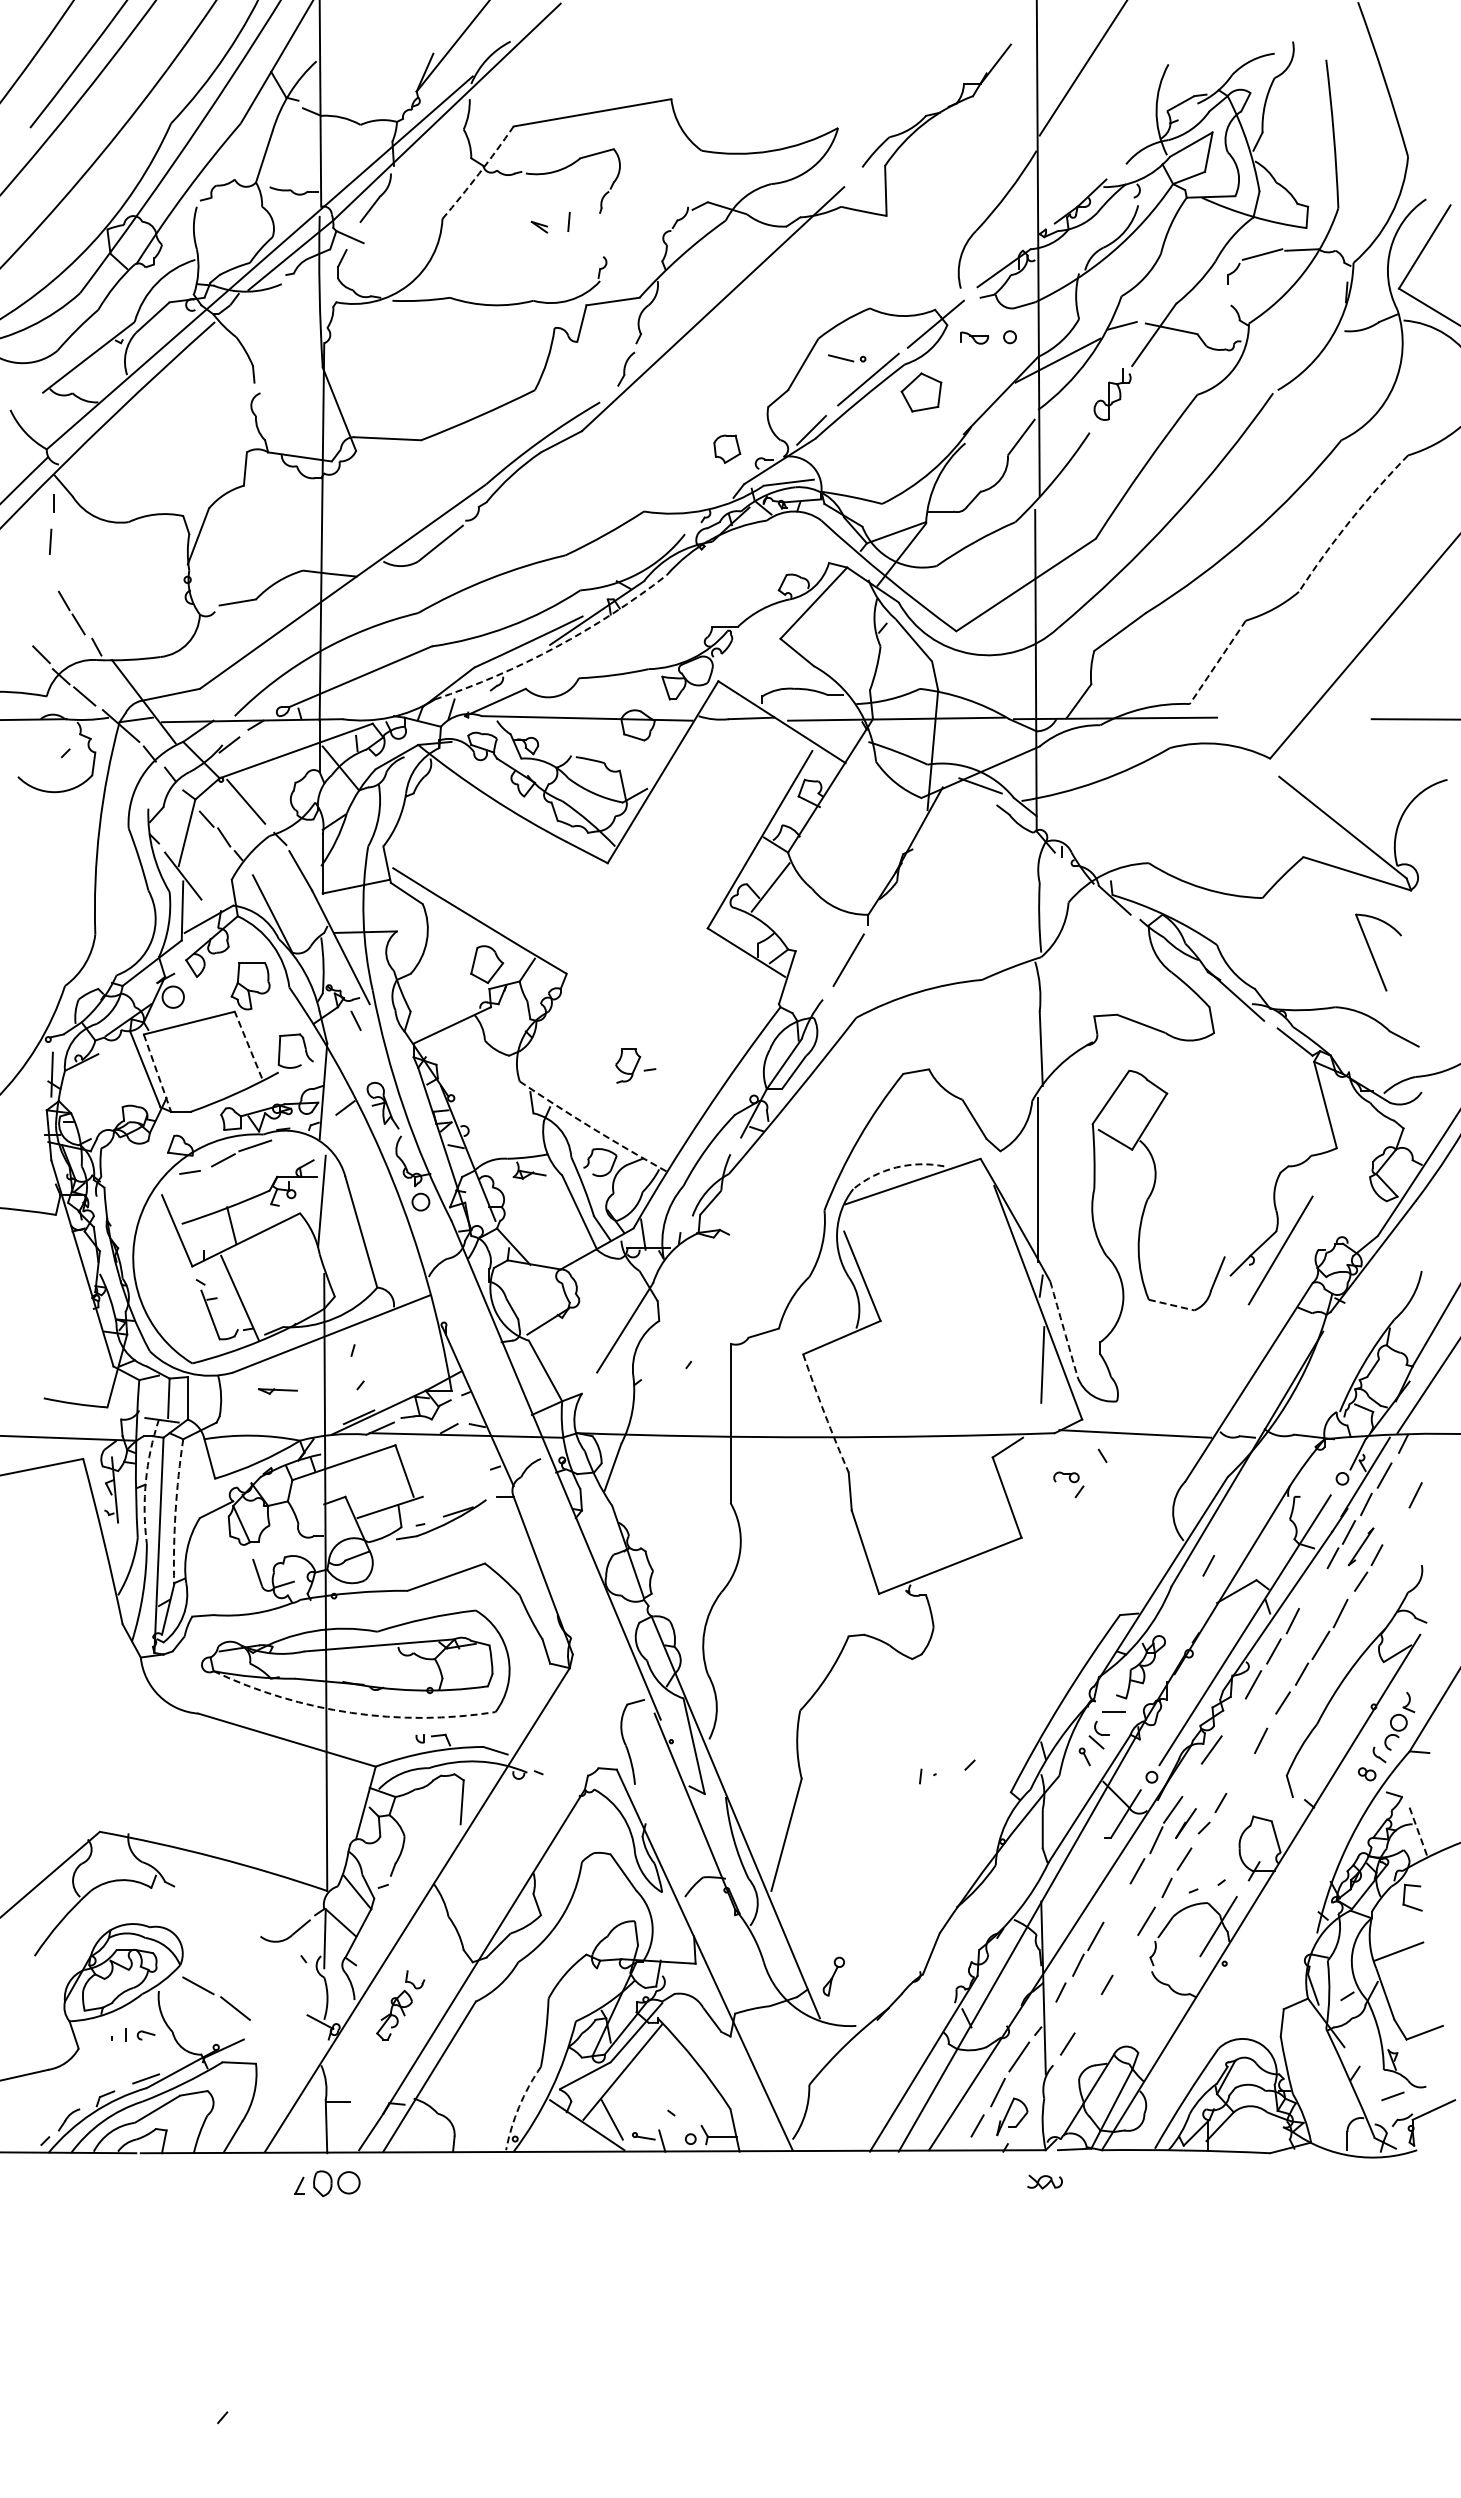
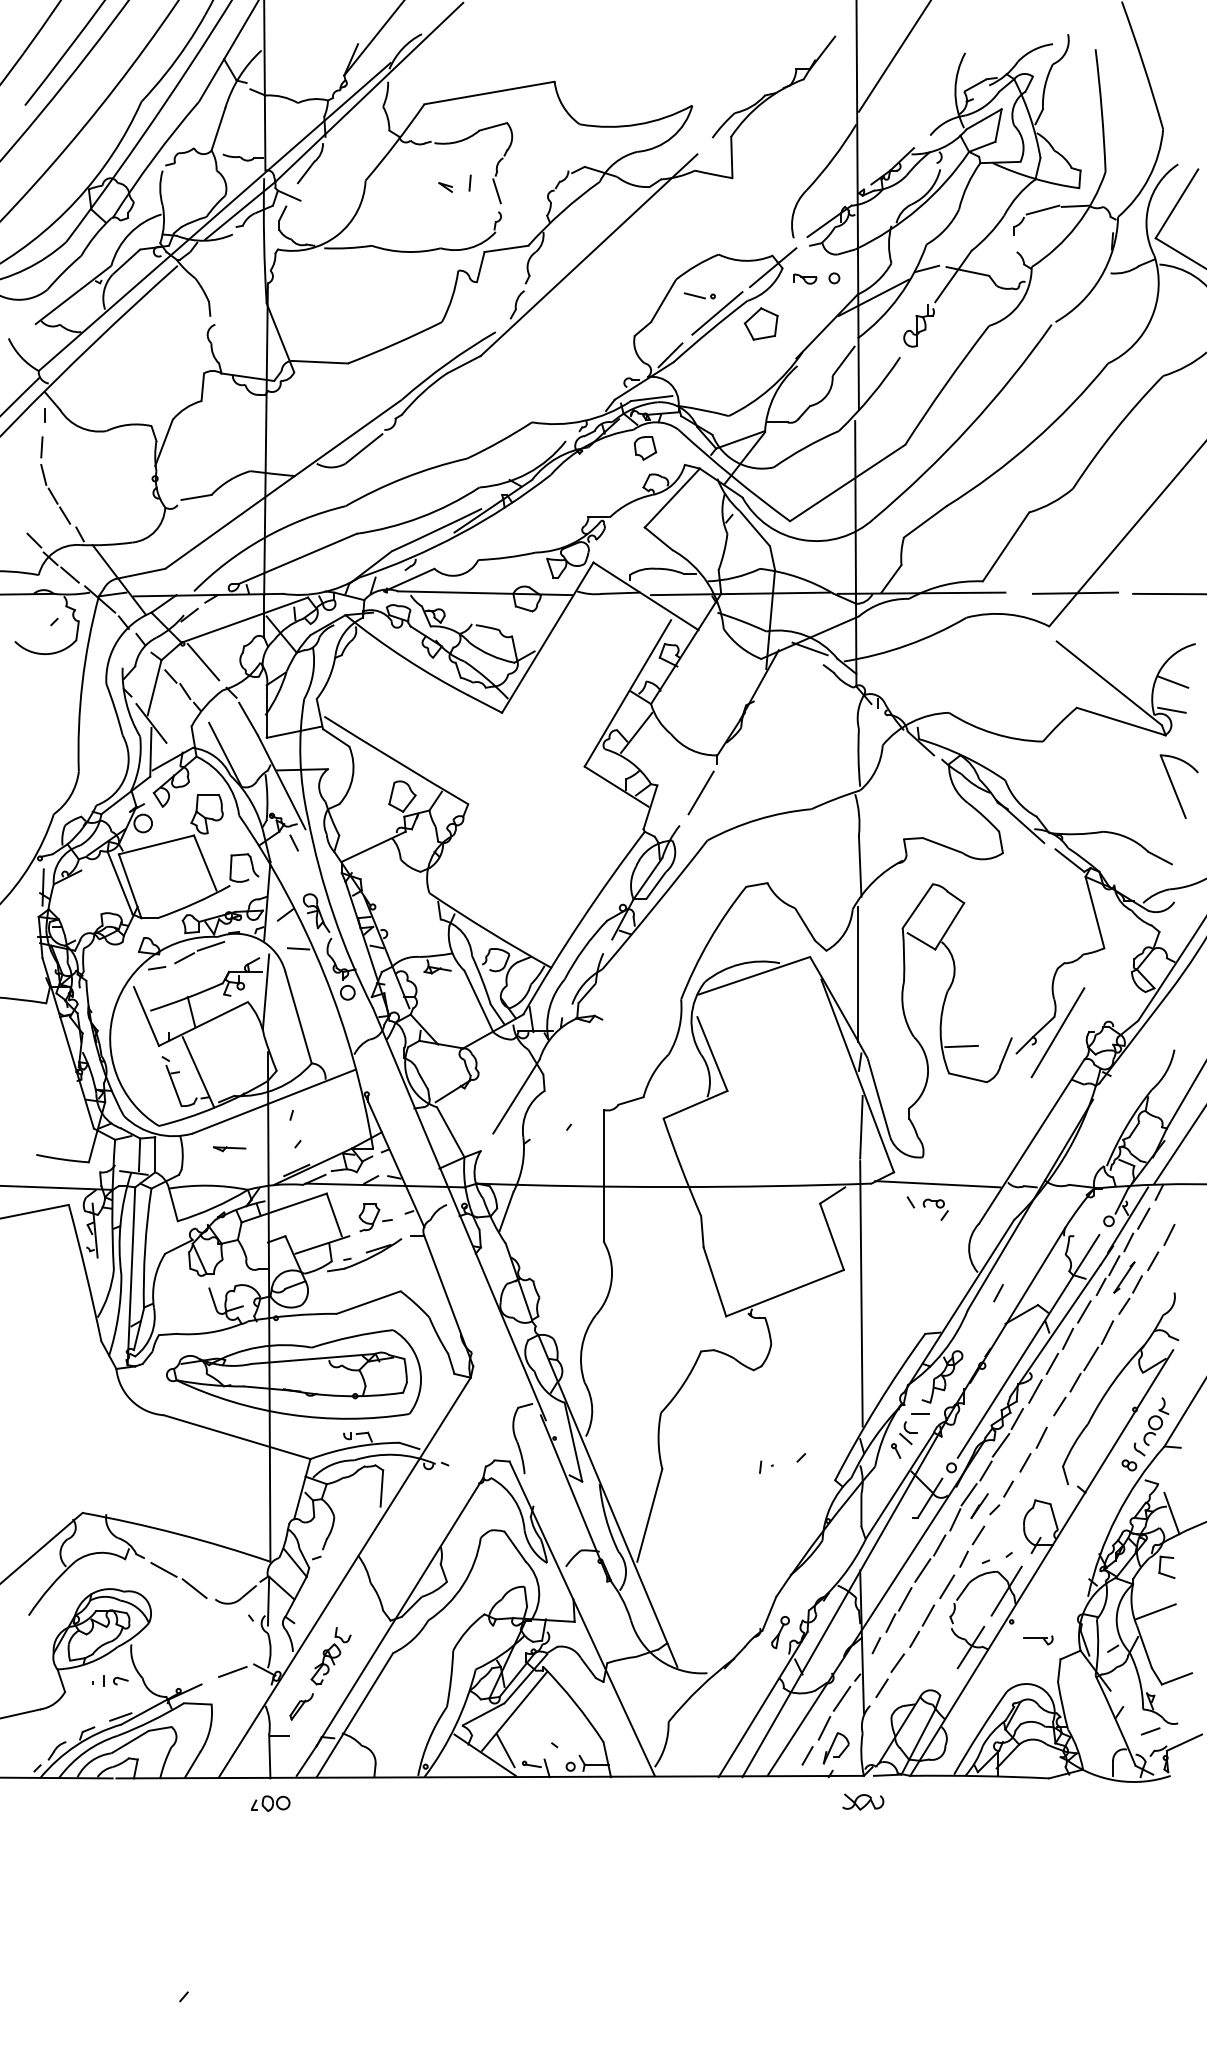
arc: (479, 173) -> (396, 143), dashed -> solid
line: (601, 231) -> (496, 191), added
part: (727, 448) -> (645, 447), moved
arc: (1350, 520) -> (1115, 429), dashed -> solid
line: (52, 575) -> (43, 475), added
arc: (556, 647) -> (459, 534), dashed -> solid
line: (1217, 662) -> (1005, 547), dashed -> solid
line: (1301, 718) -> (1075, 593), added
line: (1420, 825) -> (1173, 681), added
line: (1418, 860) -> (1171, 710), added
part: (1378, 952) -> (1179, 786), moved
line: (248, 1044) -> (205, 862), dashed -> solid
part: (635, 1065) -> (375, 1216), moved
line: (157, 1073) -> (130, 886), dashed -> solid
arc: (593, 1128) -> (490, 931), dashed -> solid
line: (361, 1148) -> (298, 948), added
arc: (896, 1167) -> (740, 964), dashed -> solid
line: (1163, 1266) -> (961, 1045), added
line: (1172, 1305) -> (968, 1078), dashed -> solid
arc: (1063, 1329) -> (878, 1097), dashed -> solid
arc: (824, 1413) -> (681, 1167), dashed -> solid
arc: (145, 1481) -> (120, 1223), dashed -> solid
part: (1068, 1484) -> (935, 1209), moved
arc: (175, 1511) -> (145, 1248), dashed -> solid
line: (1395, 1526) -> (1152, 1260), added
line: (1042, 1566) -> (861, 1293), added
line: (1312, 1588) -> (1084, 1311), added
arc: (351, 1712) -> (290, 1414), dashed -> solid
line: (1231, 1718) -> (1017, 1419), added
line: (1241, 1770) -> (1025, 1462), added
line: (1193, 1780) -> (985, 1470), added
line: (1418, 1832) -> (1171, 1513), dashed -> solid
line: (1116, 1901) -> (922, 1570), added
line: (1123, 1956) -> (928, 1615), added
part: (833, 1976) -> (780, 1632), moved
part: (1257, 1986) -> (1038, 1640), added
line: (1175, 1994) -> (971, 1647), added
part: (216, 1998) -> (178, 1580), moved
line: (1086, 2013) -> (897, 1662), added
line: (281, 2024) -> (232, 1672), added
part: (364, 2066) -> (301, 1706), added
arc: (519, 2106) -> (429, 1739), dashed -> solid
part: (1044, 2182) -> (862, 1802), size x1.43
part: (327, 2183) -> (270, 1803), size x0.71

